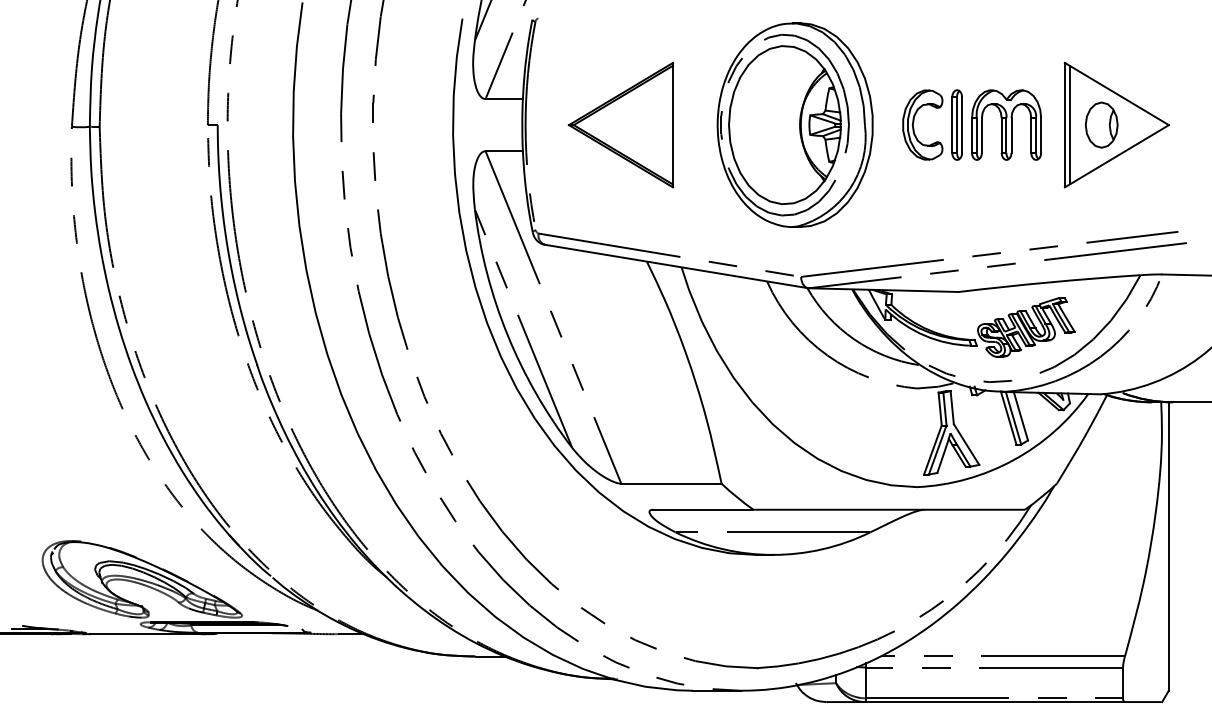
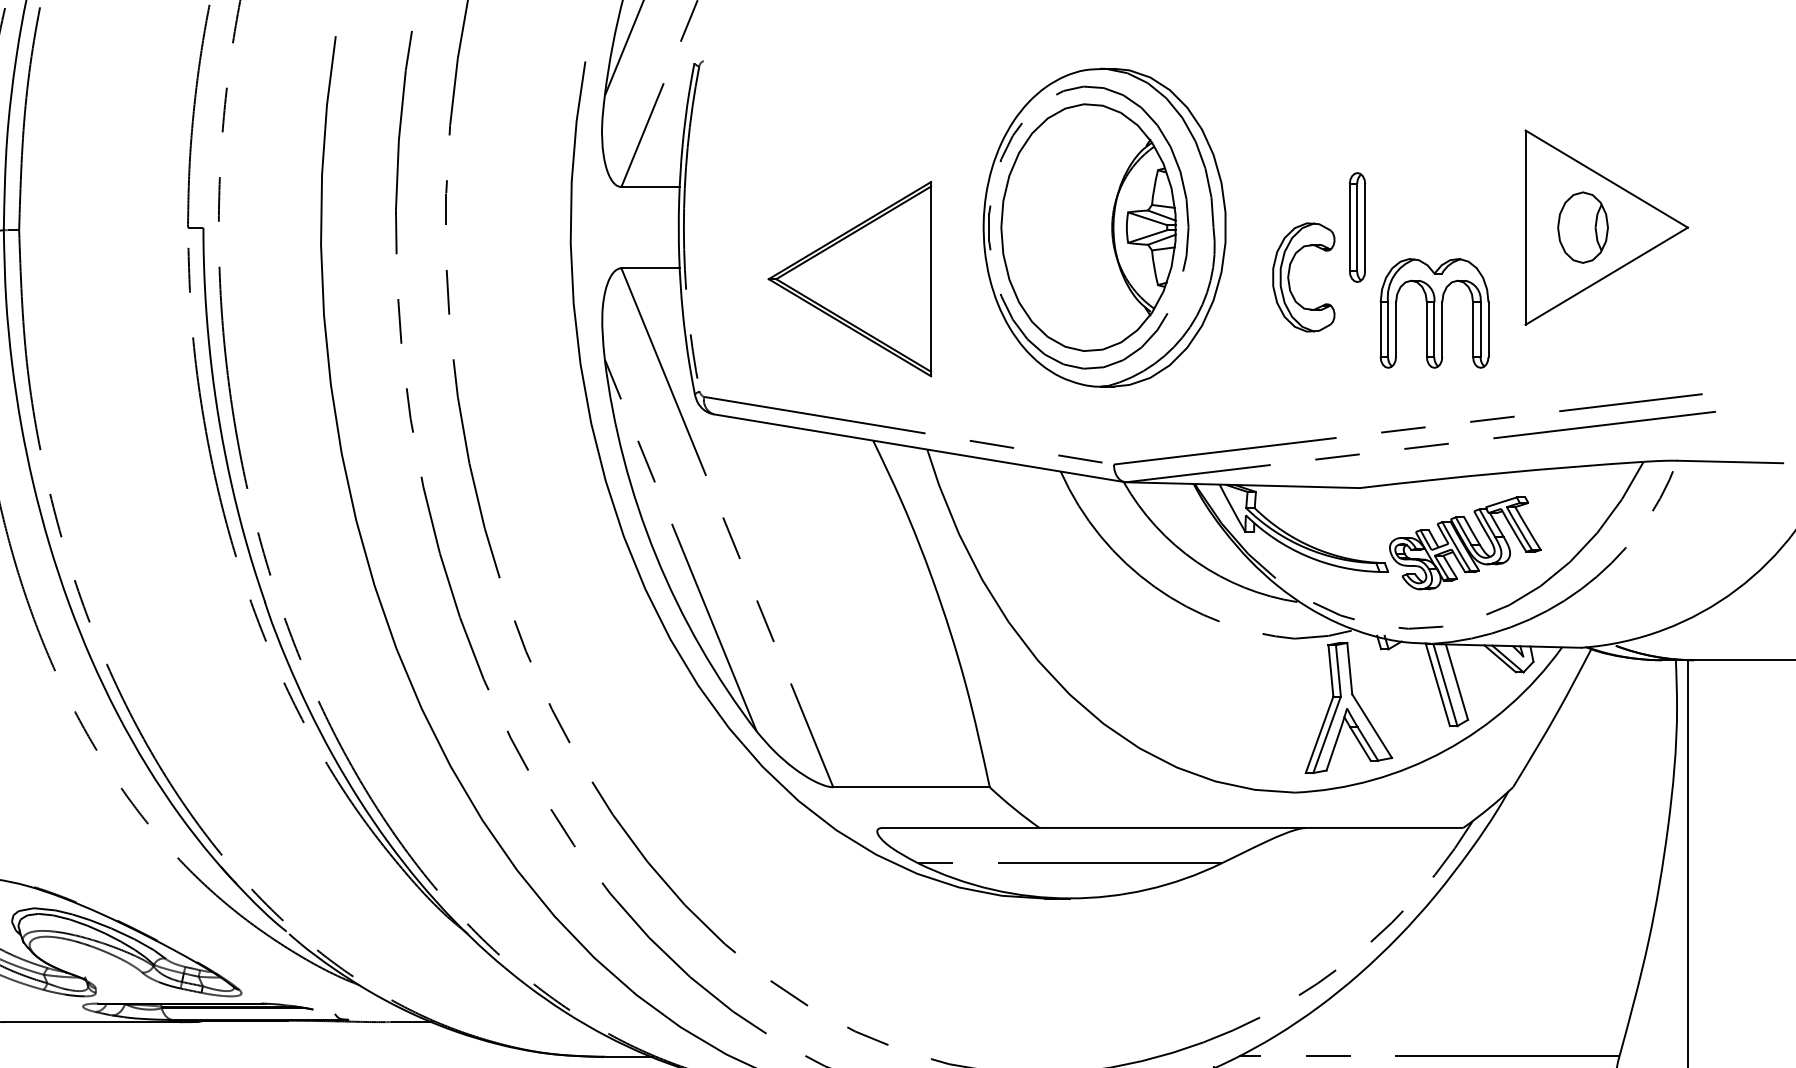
part: (914, 122) -> (1290, 273), moved
part: (620, 124) -> (849, 278), moved
part: (1006, 124) -> (1434, 312), moved
line: (1069, 124) -> (1532, 226), removed

